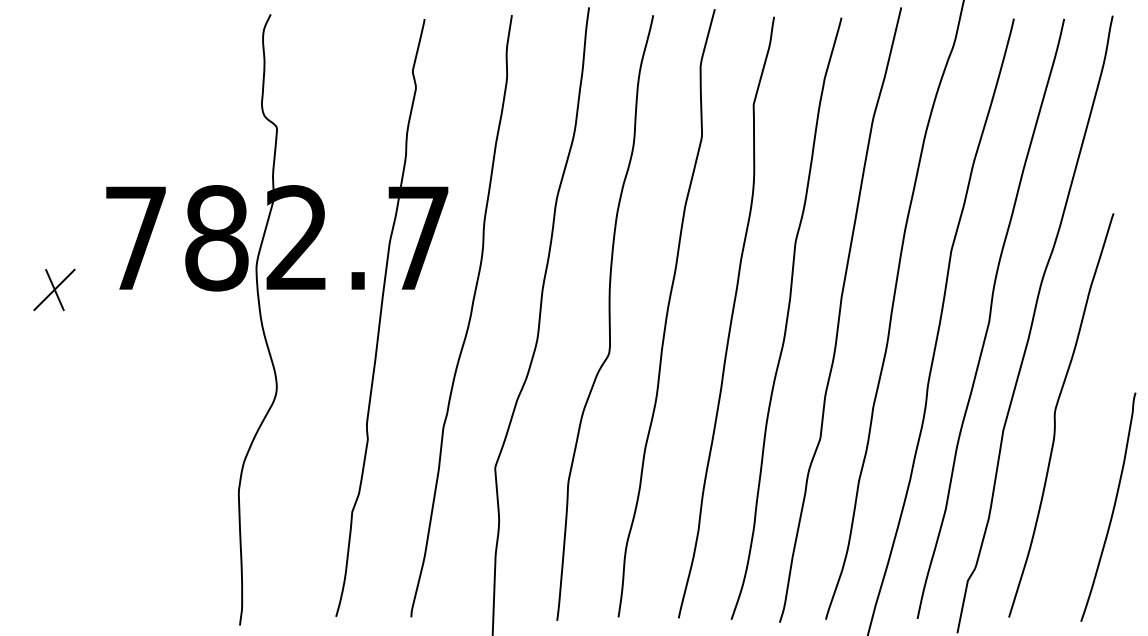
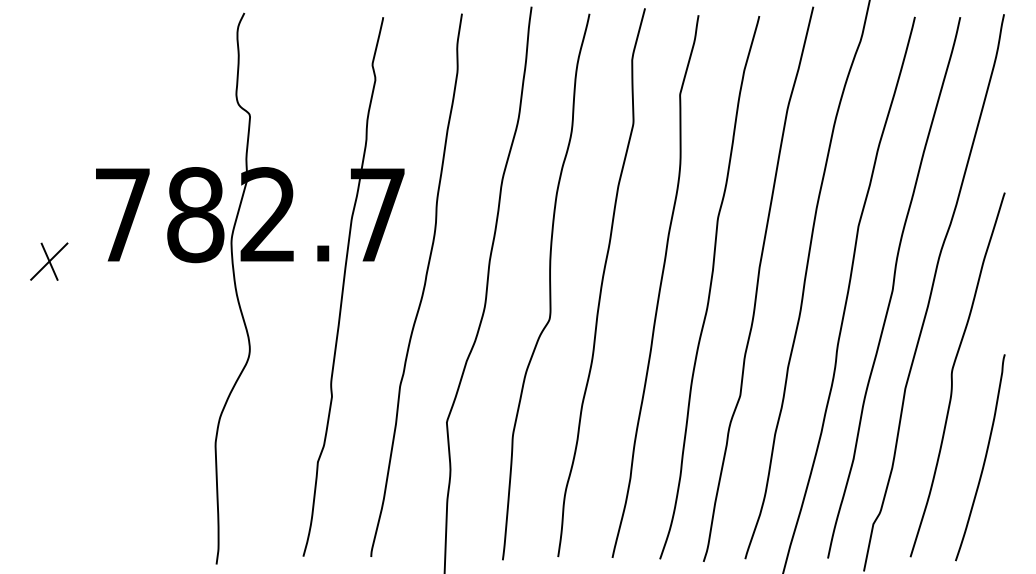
curve: (1113, 506) -> (984, 457), moved

